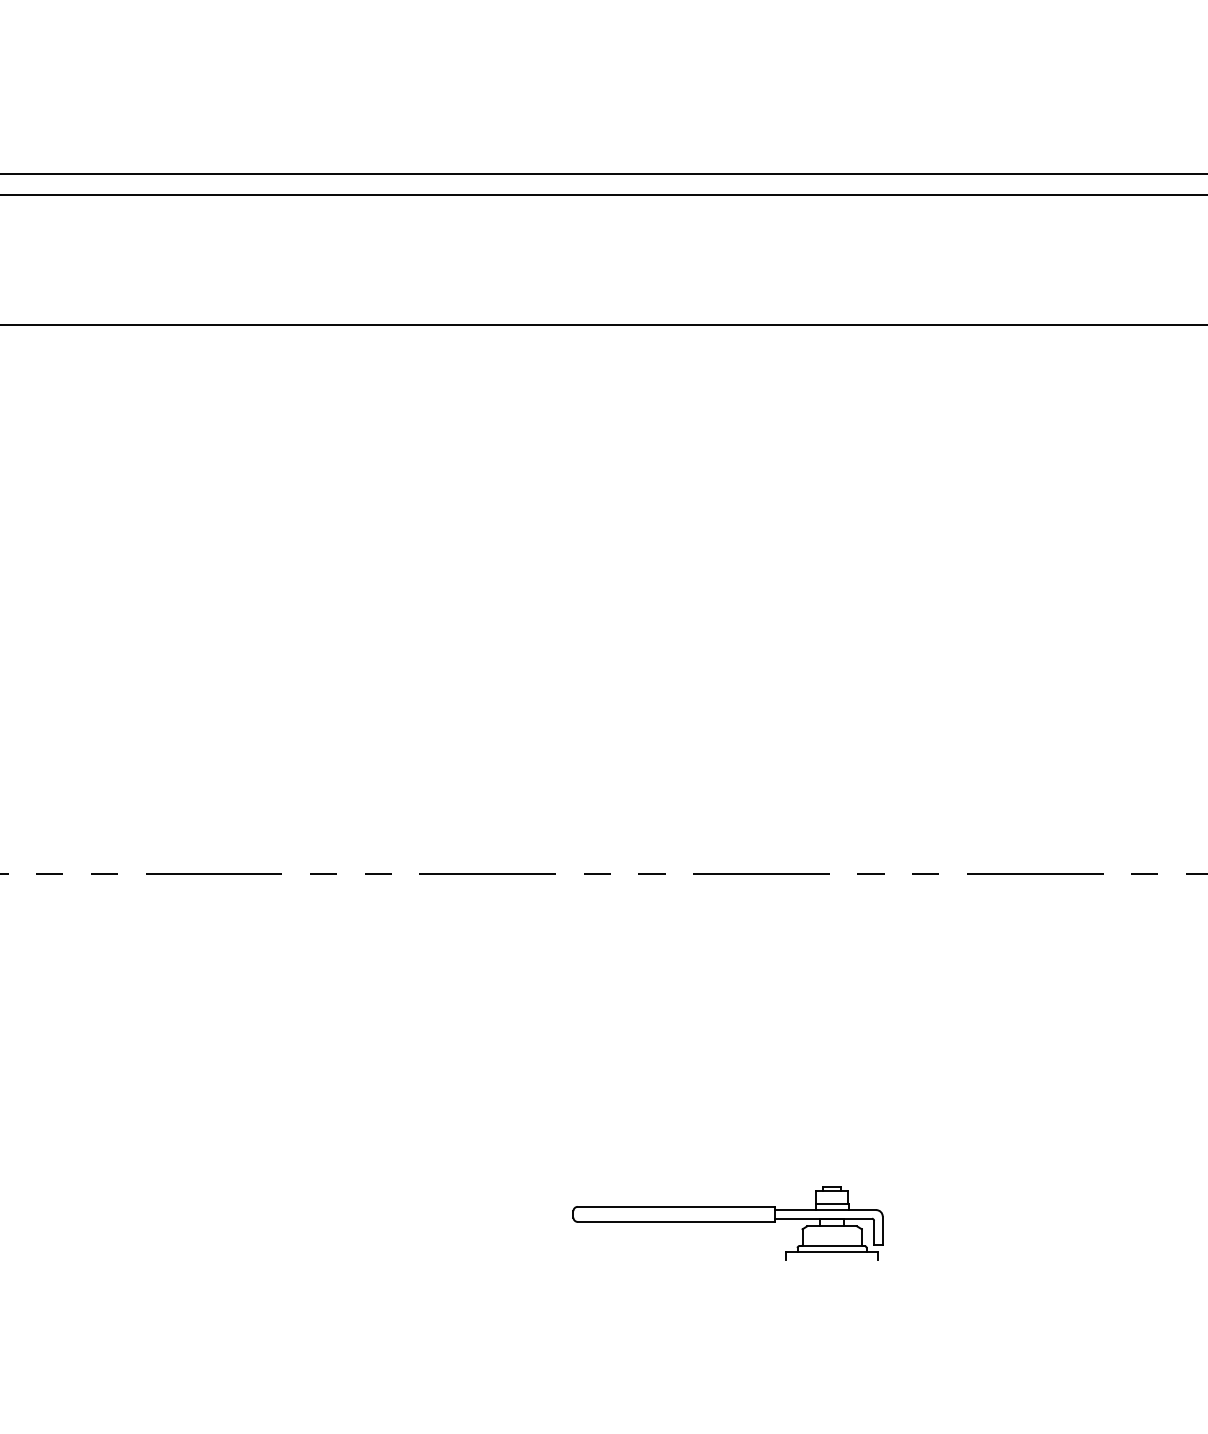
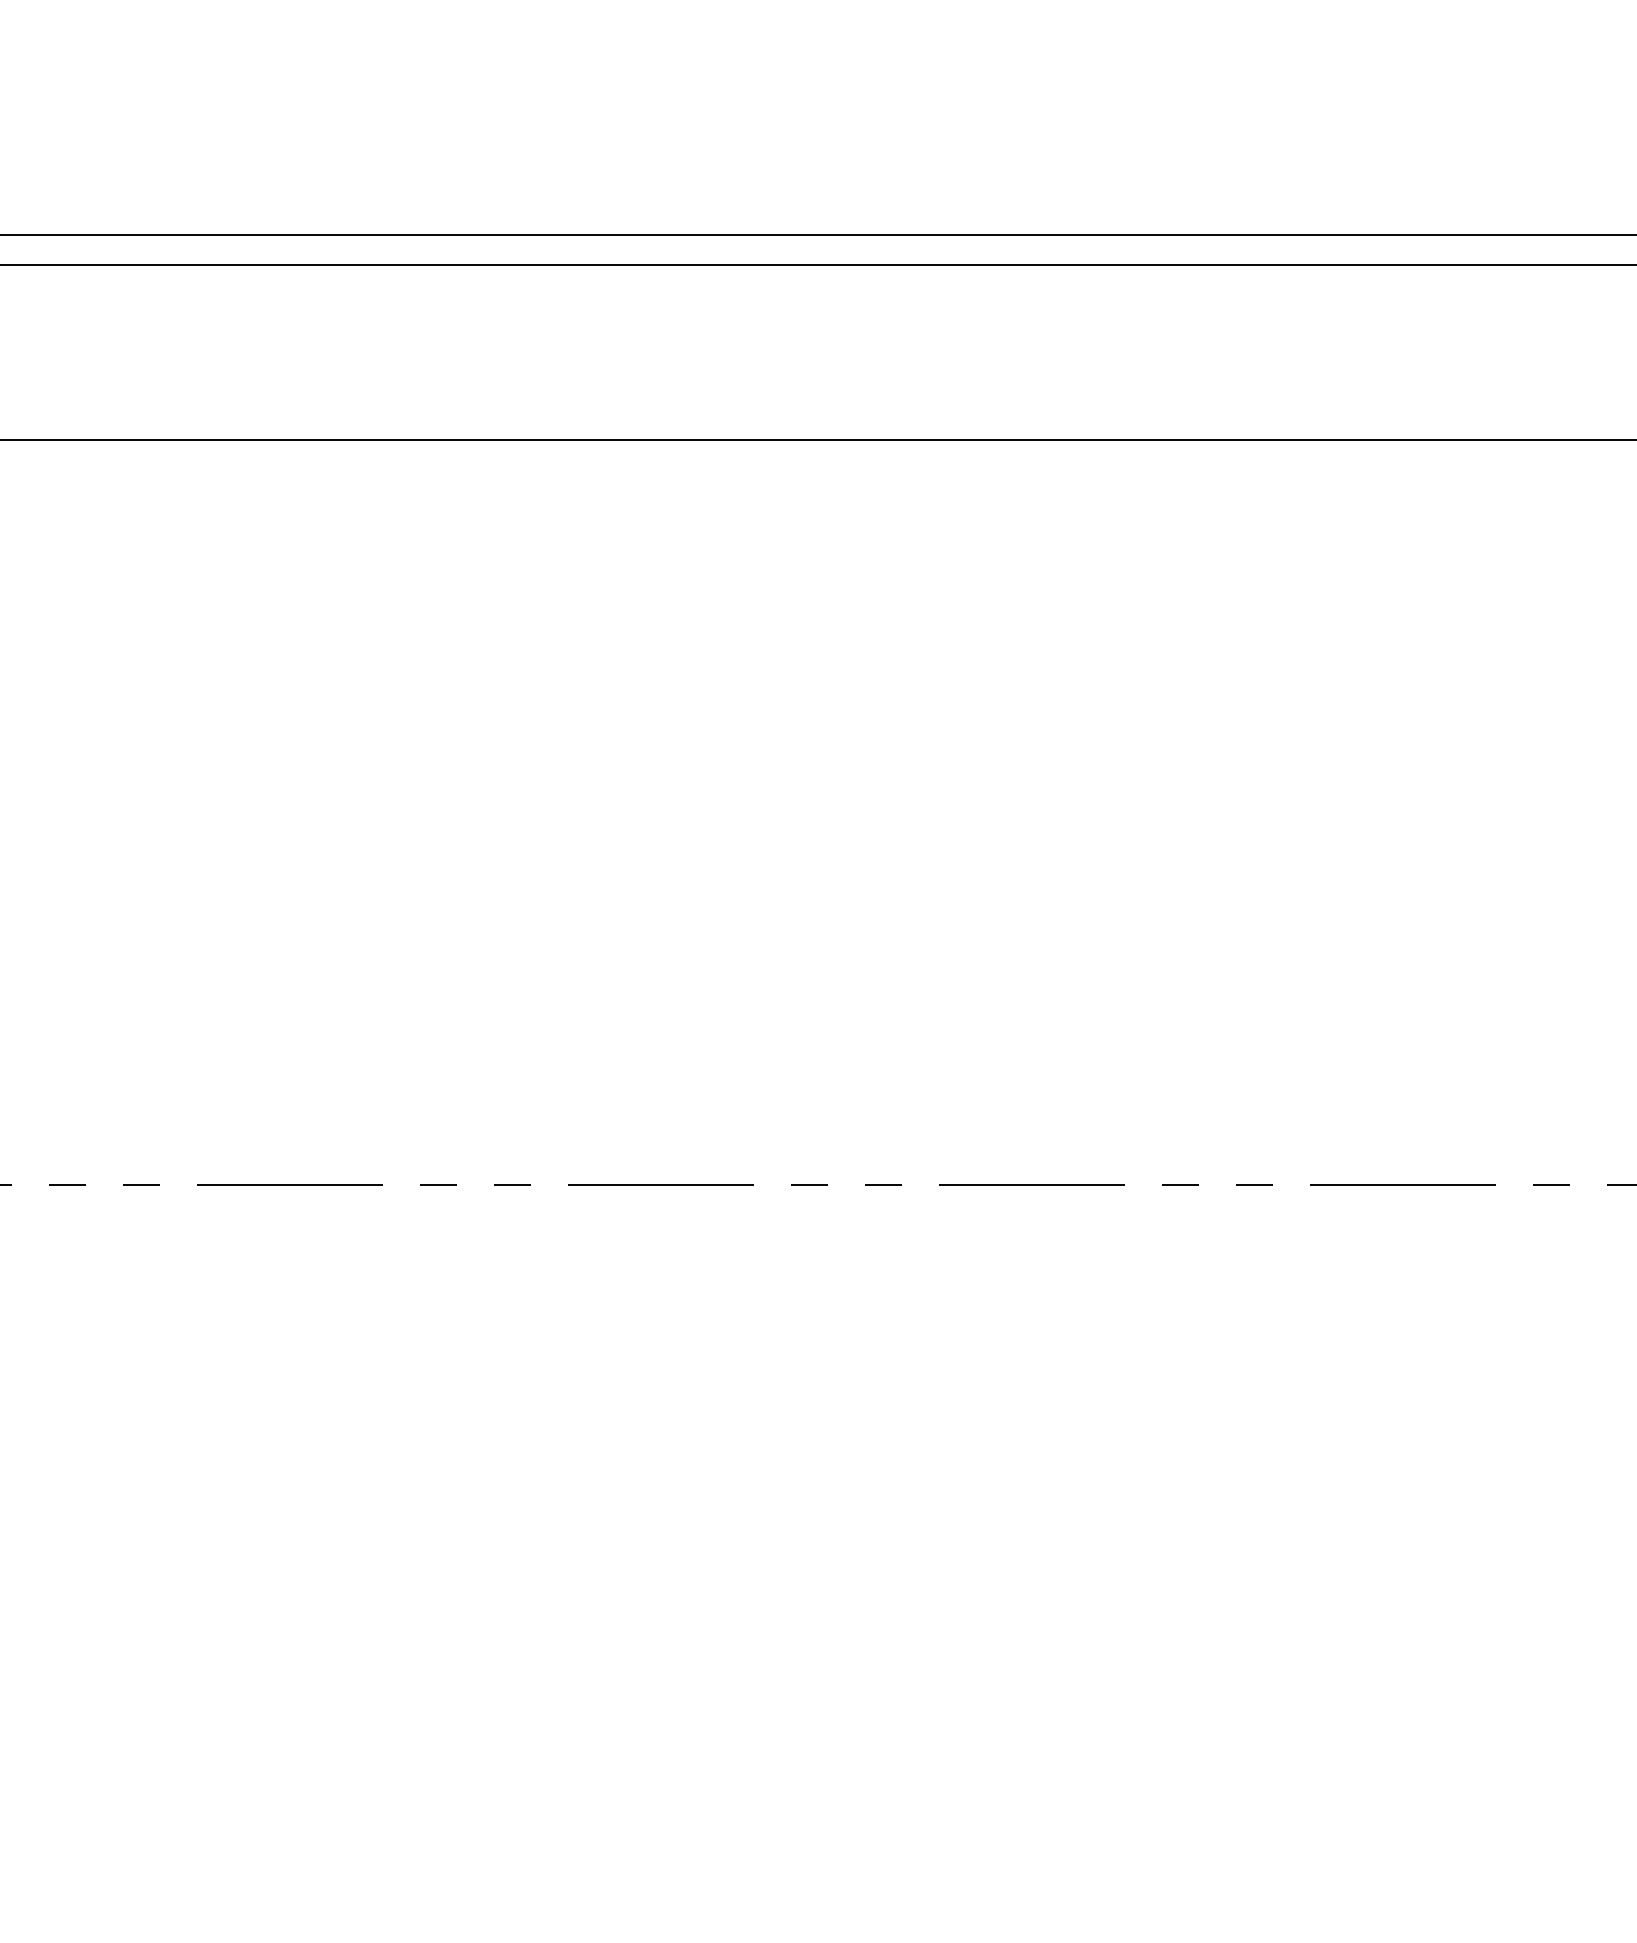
part: (727, 1223) -> (986, 1657), removed

